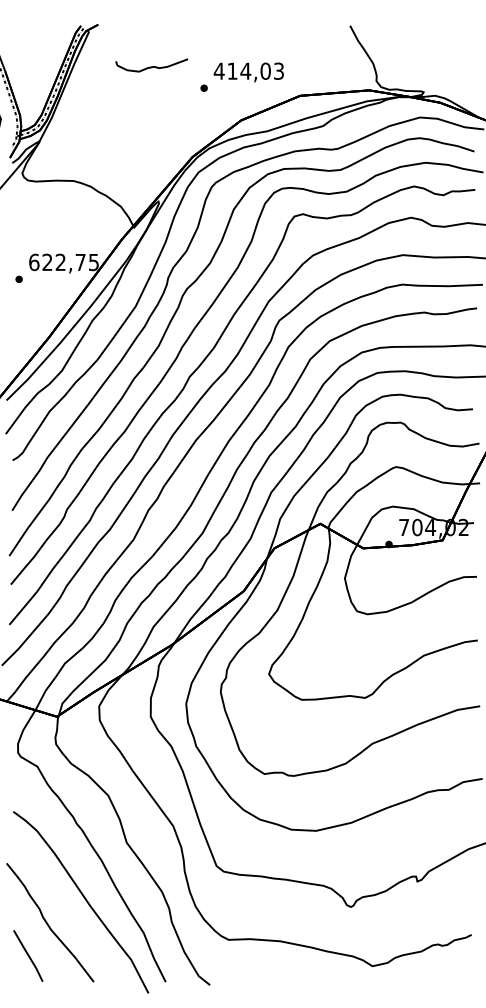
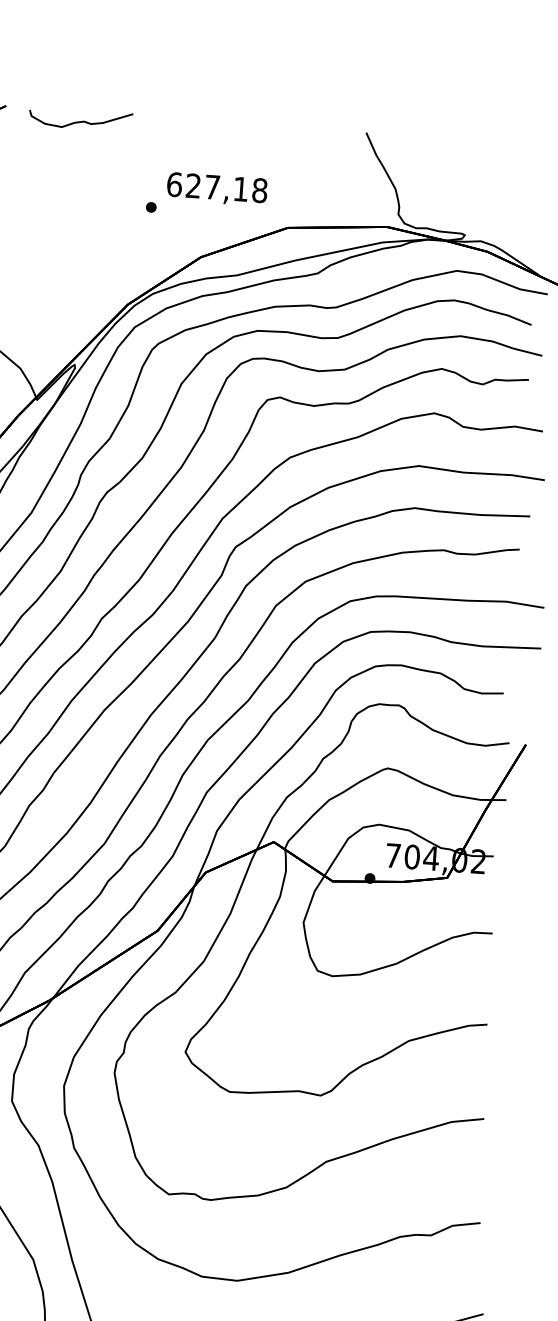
curve: (151, 66) -> (80, 120), moved
text: (248, 70) -> (216, 186), 414,03 -> 627,18

